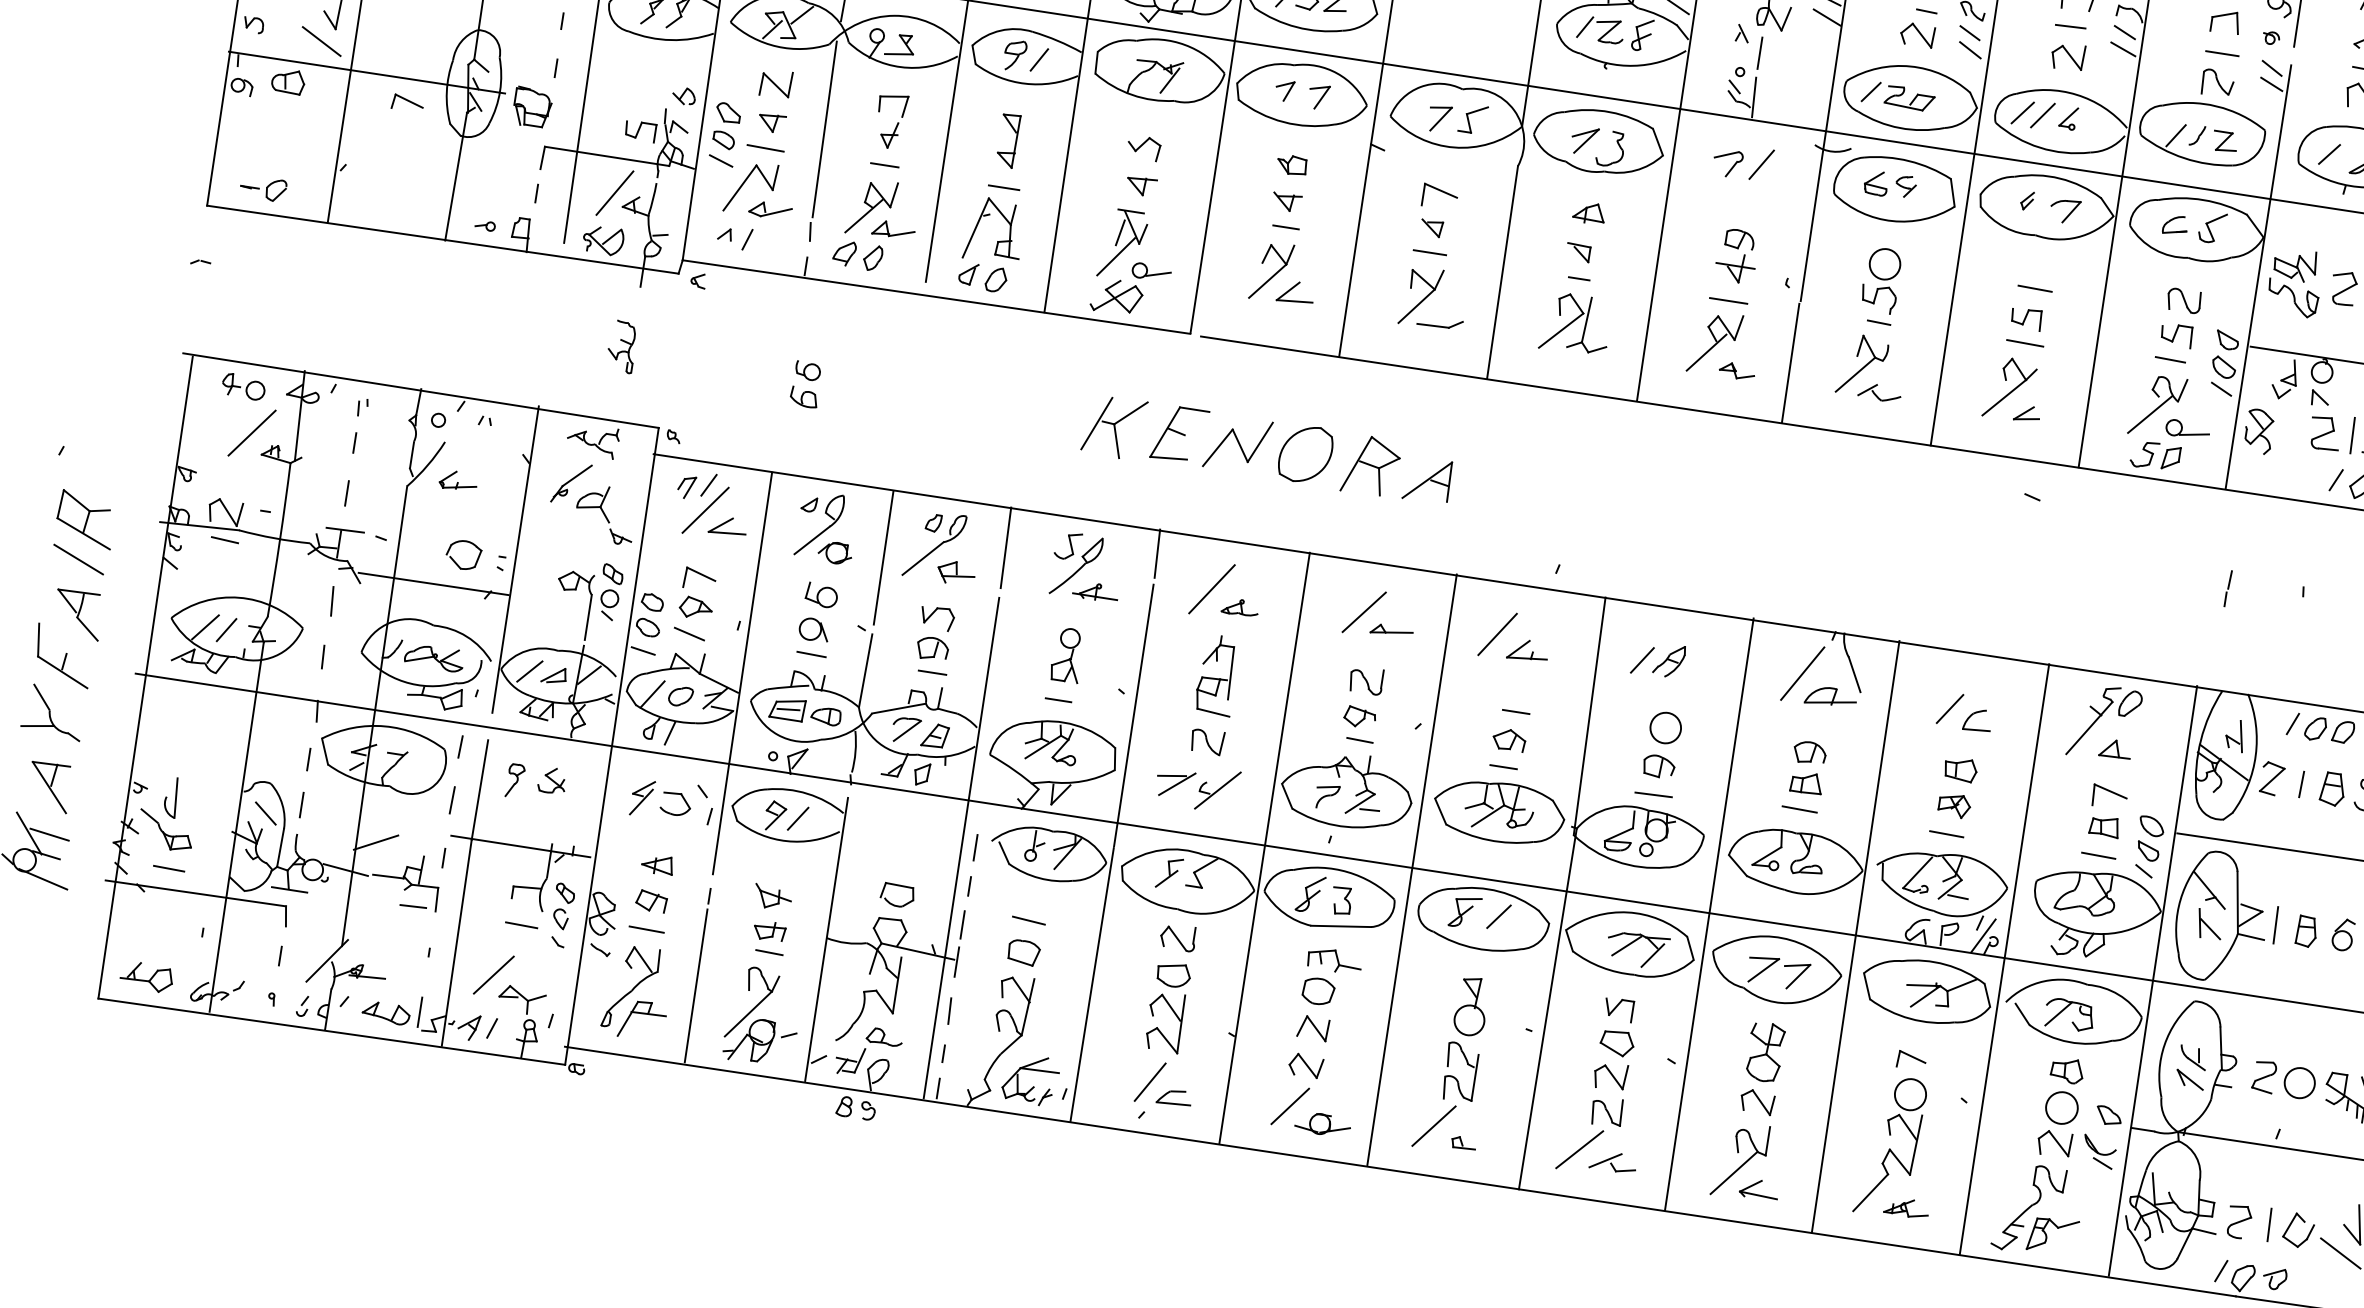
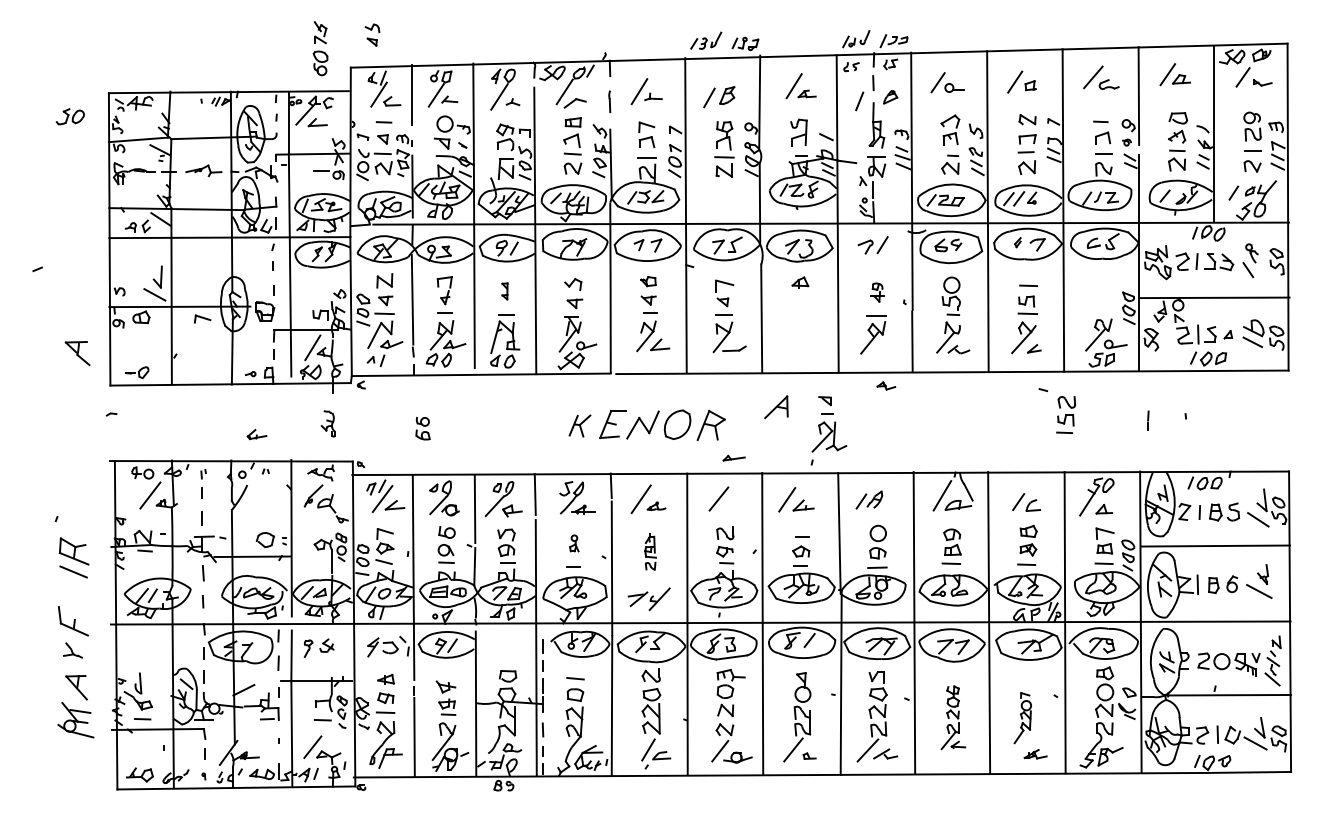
part: (1007, 140) -> (504, 291), size x0.6
part: (1737, 255) -> (877, 292), size x0.7
part: (1580, 299) -> (829, 424), moved
part: (2179, 324) -> (1066, 414), moved
part: (1737, 370) -> (886, 385), moved
part: (1113, 426) -> (579, 425), size x0.7
part: (457, 480) -> (256, 434), moved
part: (1427, 480) -> (776, 407), moved
part: (77, 614) -> (77, 353), moved
part: (1390, 629) -> (733, 457), moved
part: (1067, 655) -> (574, 543), size x0.6
part: (1214, 694) -> (650, 551), size x0.6
part: (52, 712) -> (72, 650), size x0.6
part: (1757, 1111) -> (953, 717), size x0.7
part: (1892, 1132) -> (1022, 717), size x0.6

